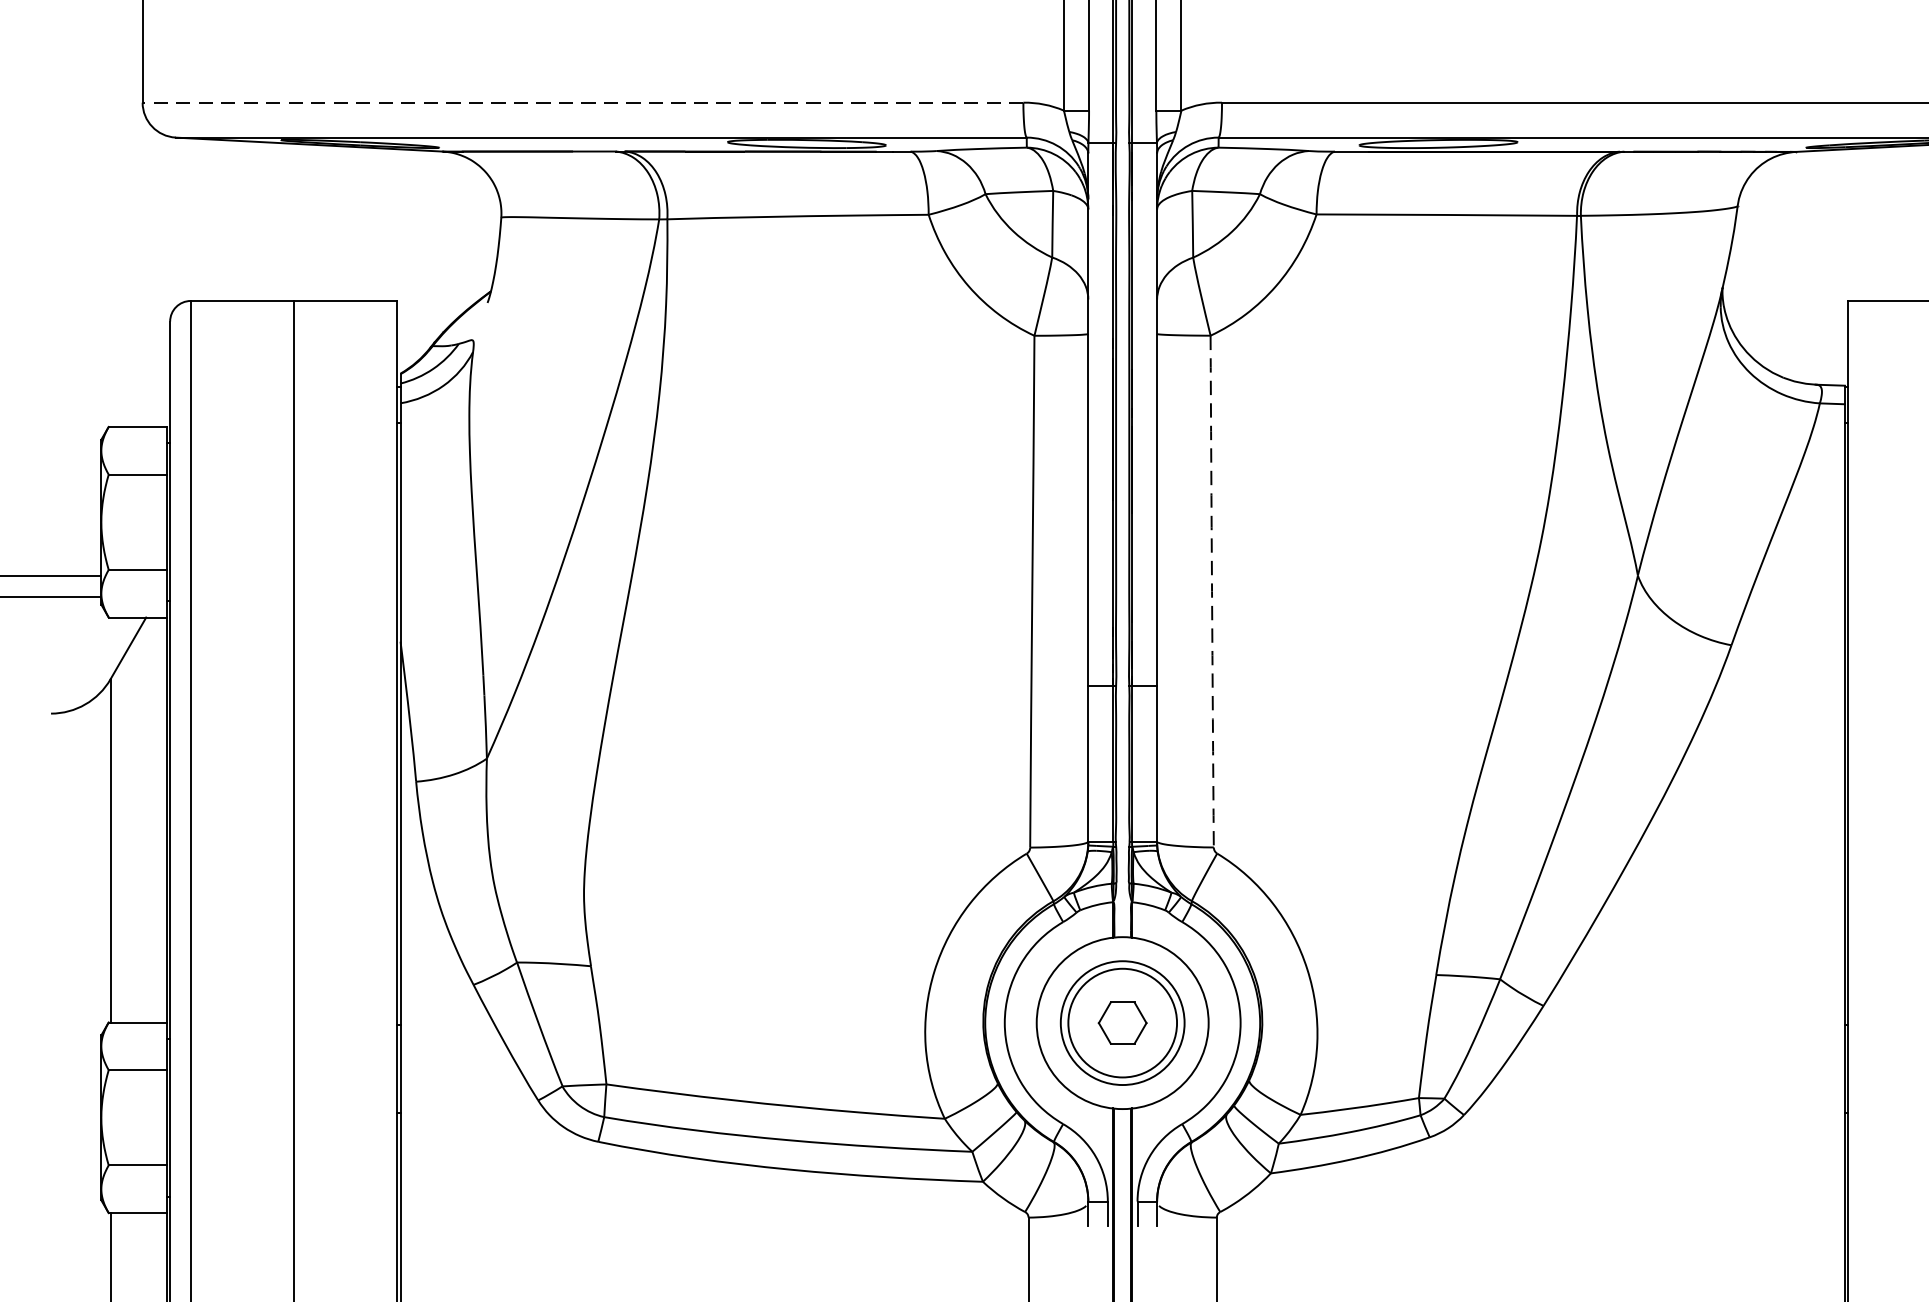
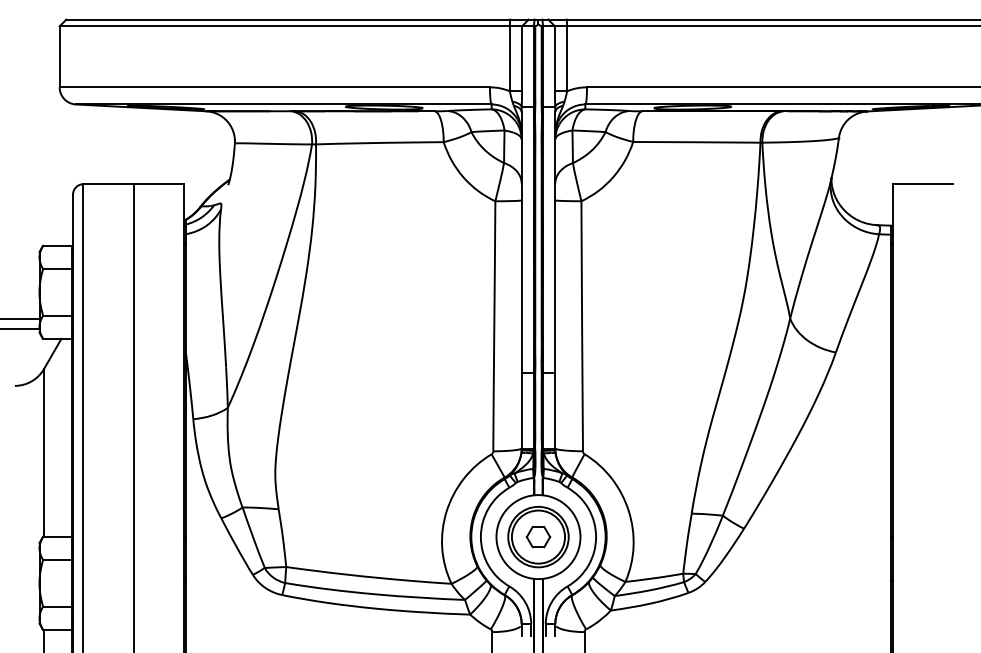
line: (582, 102) -> (274, 87), dashed -> solid
arc: (1212, 592) -> (582, 326), dashed -> solid

